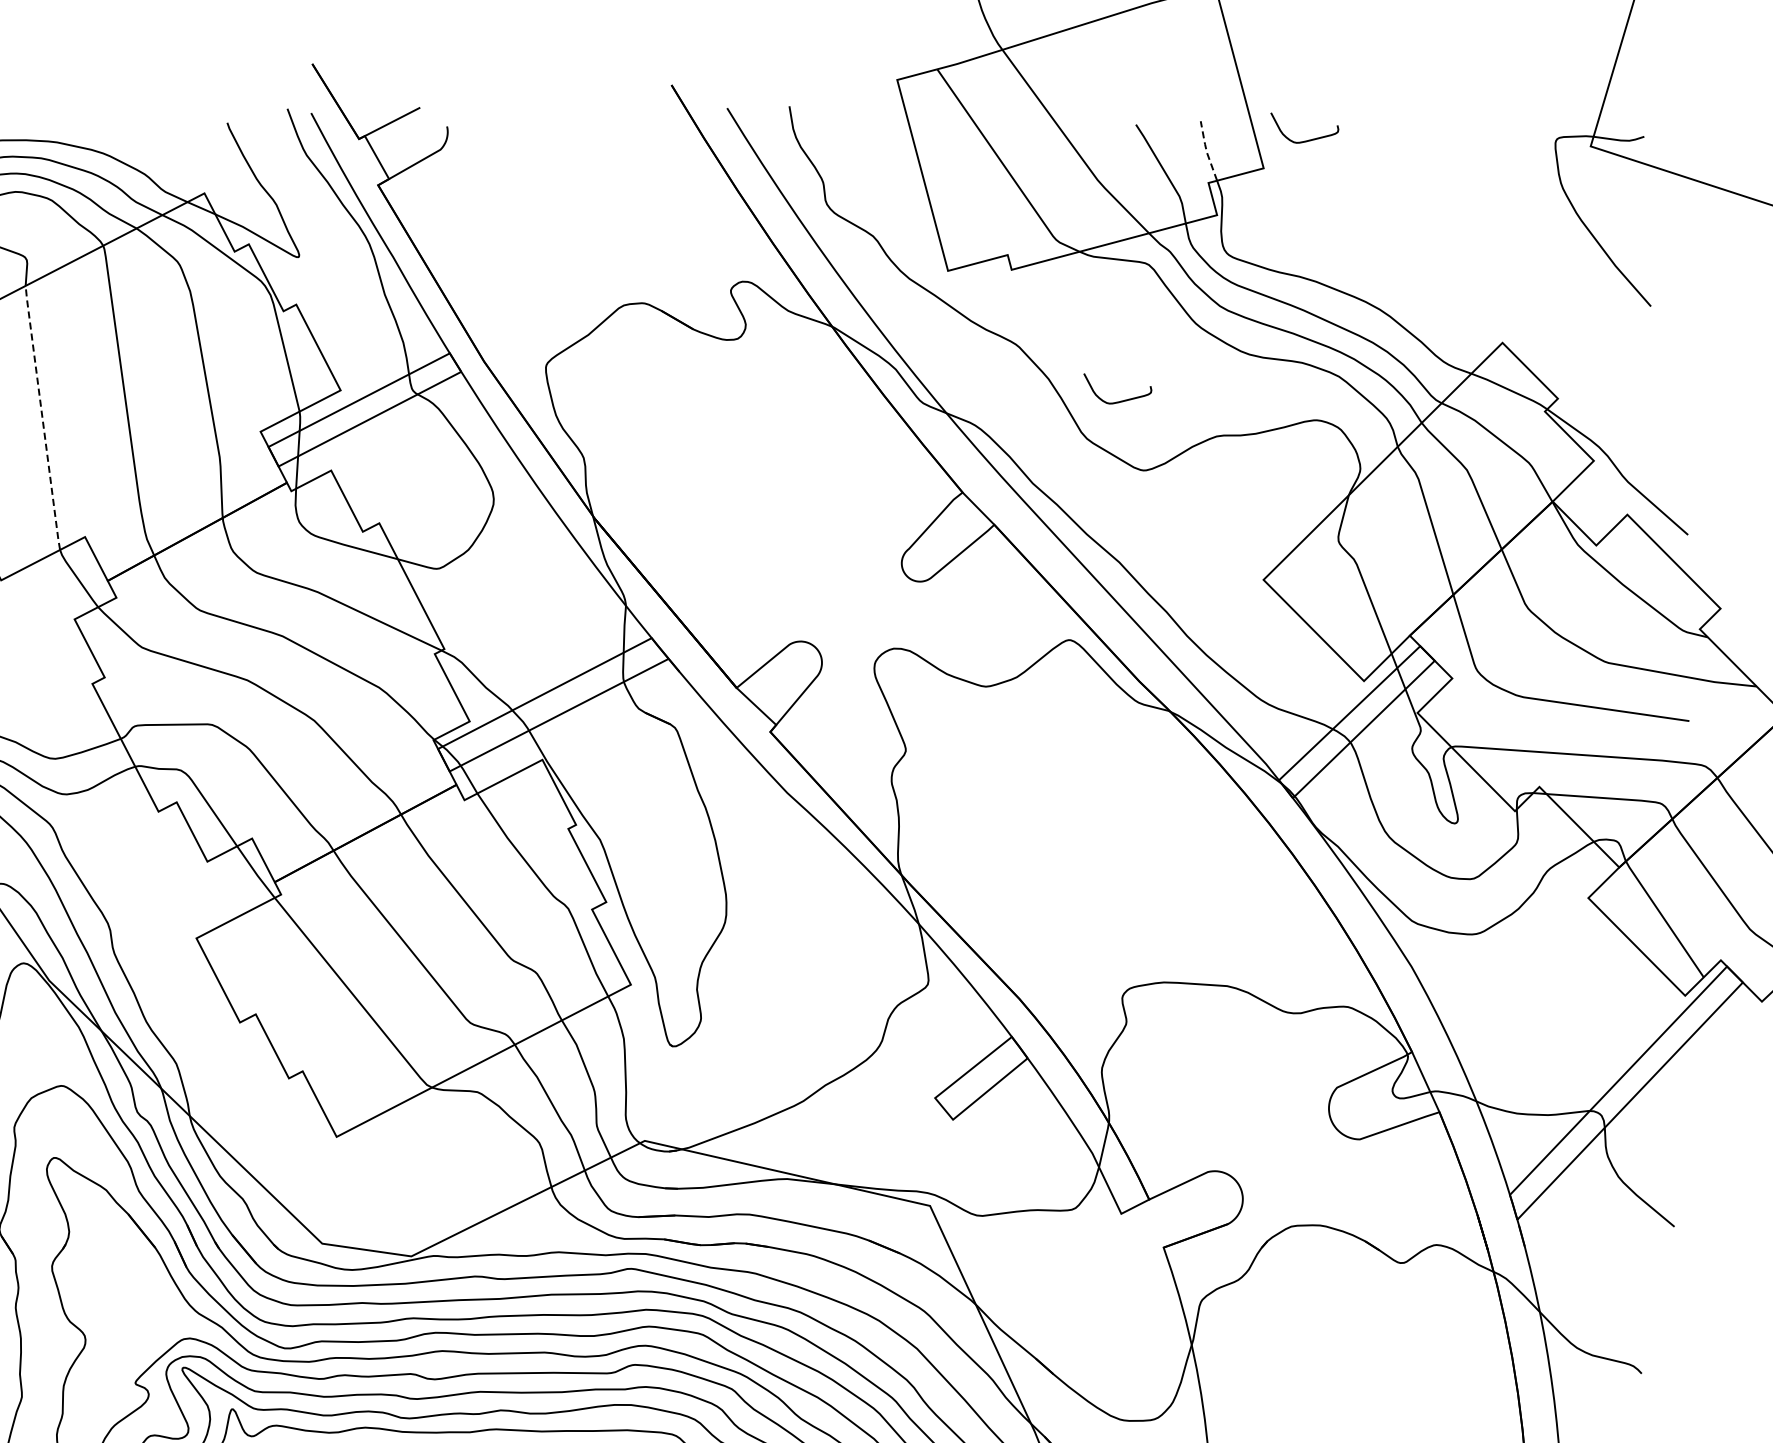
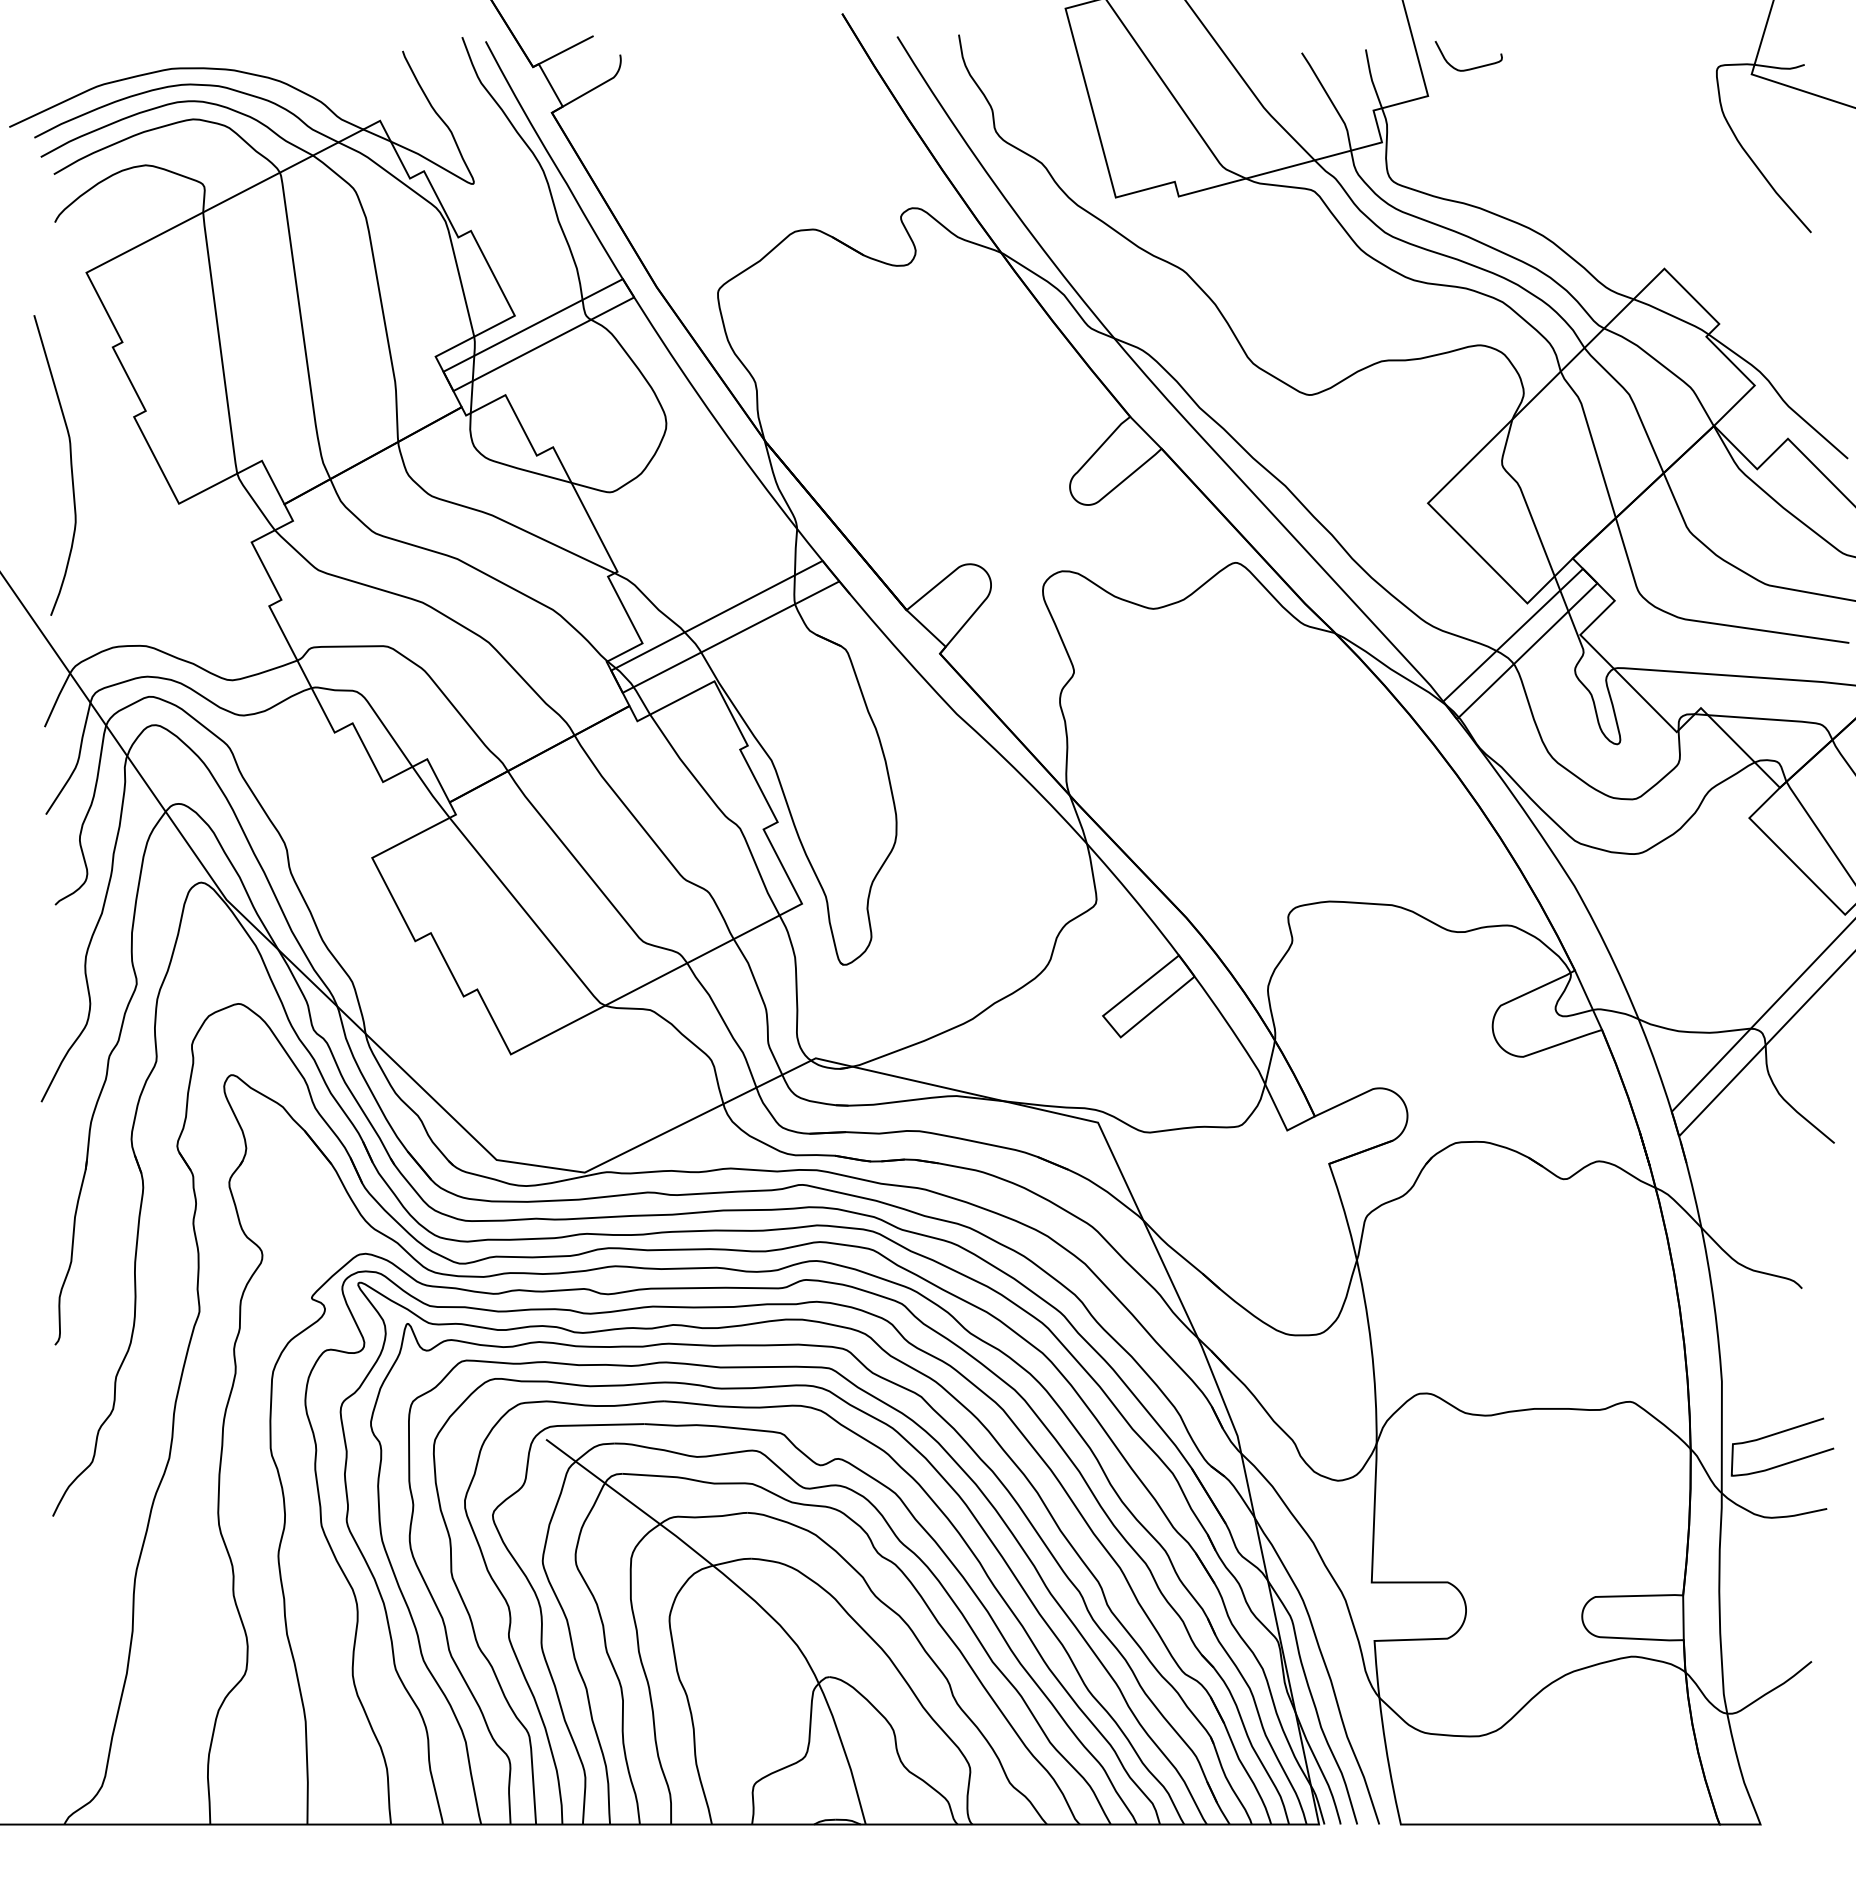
line: (1206, 150) -> (1371, 78), dashed -> solid
curve: (1121, 400) -> (1287, 325), removed
line: (42, 417) -> (219, 342), dashed -> solid

